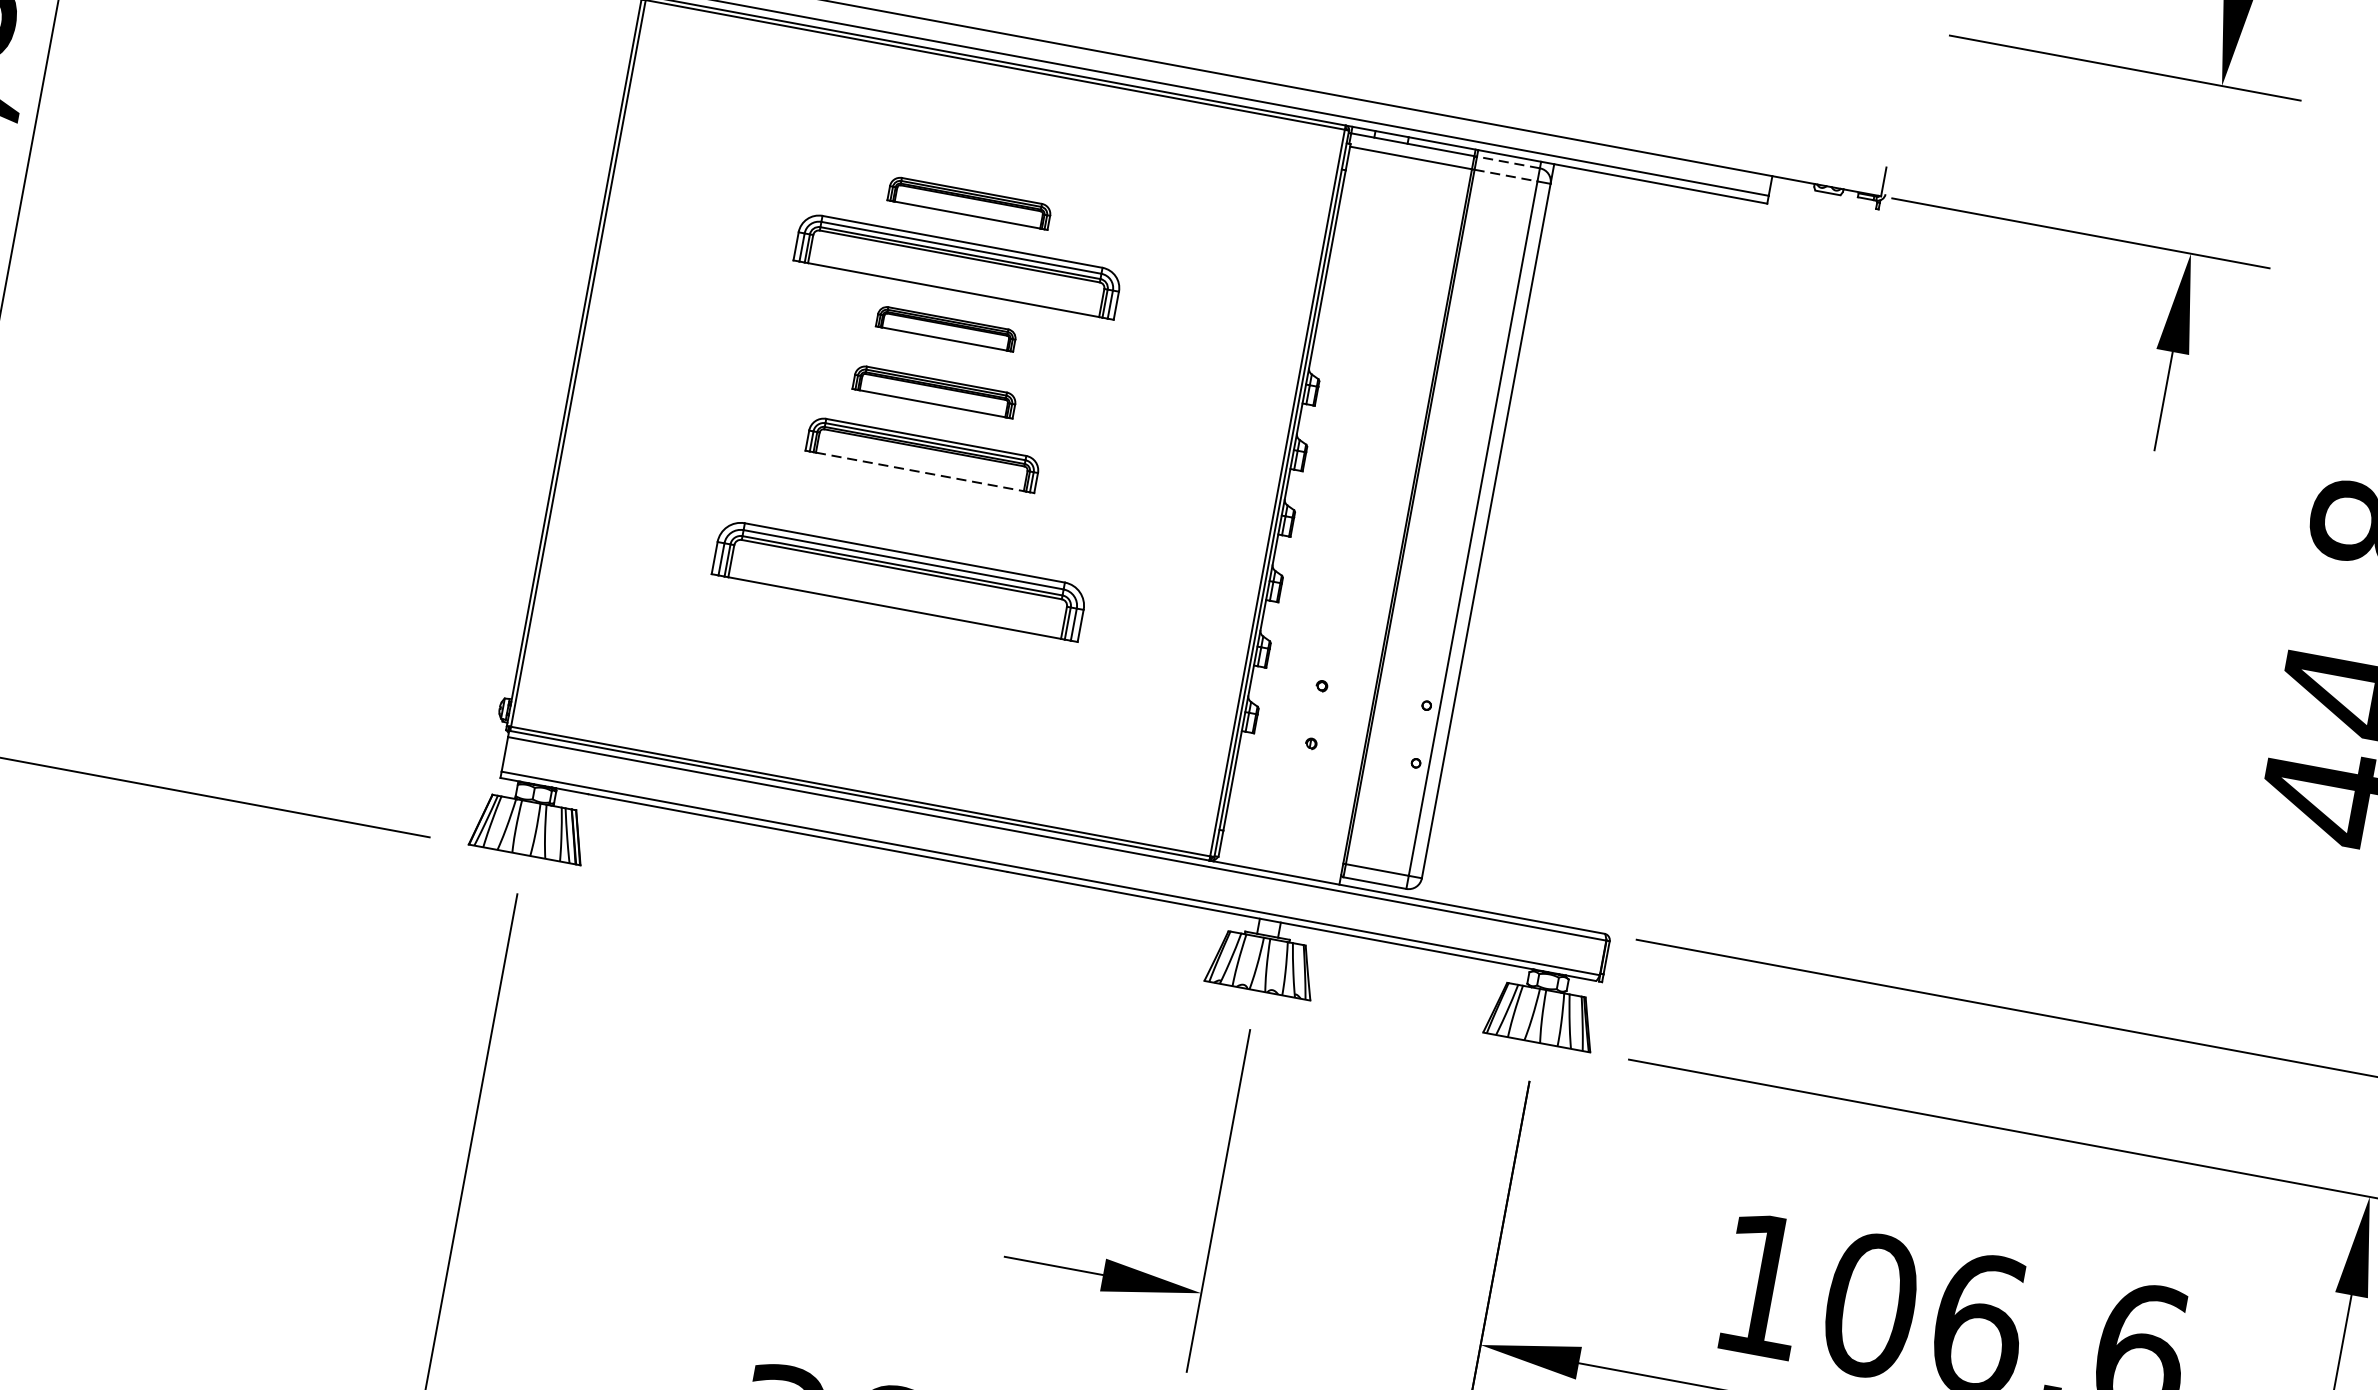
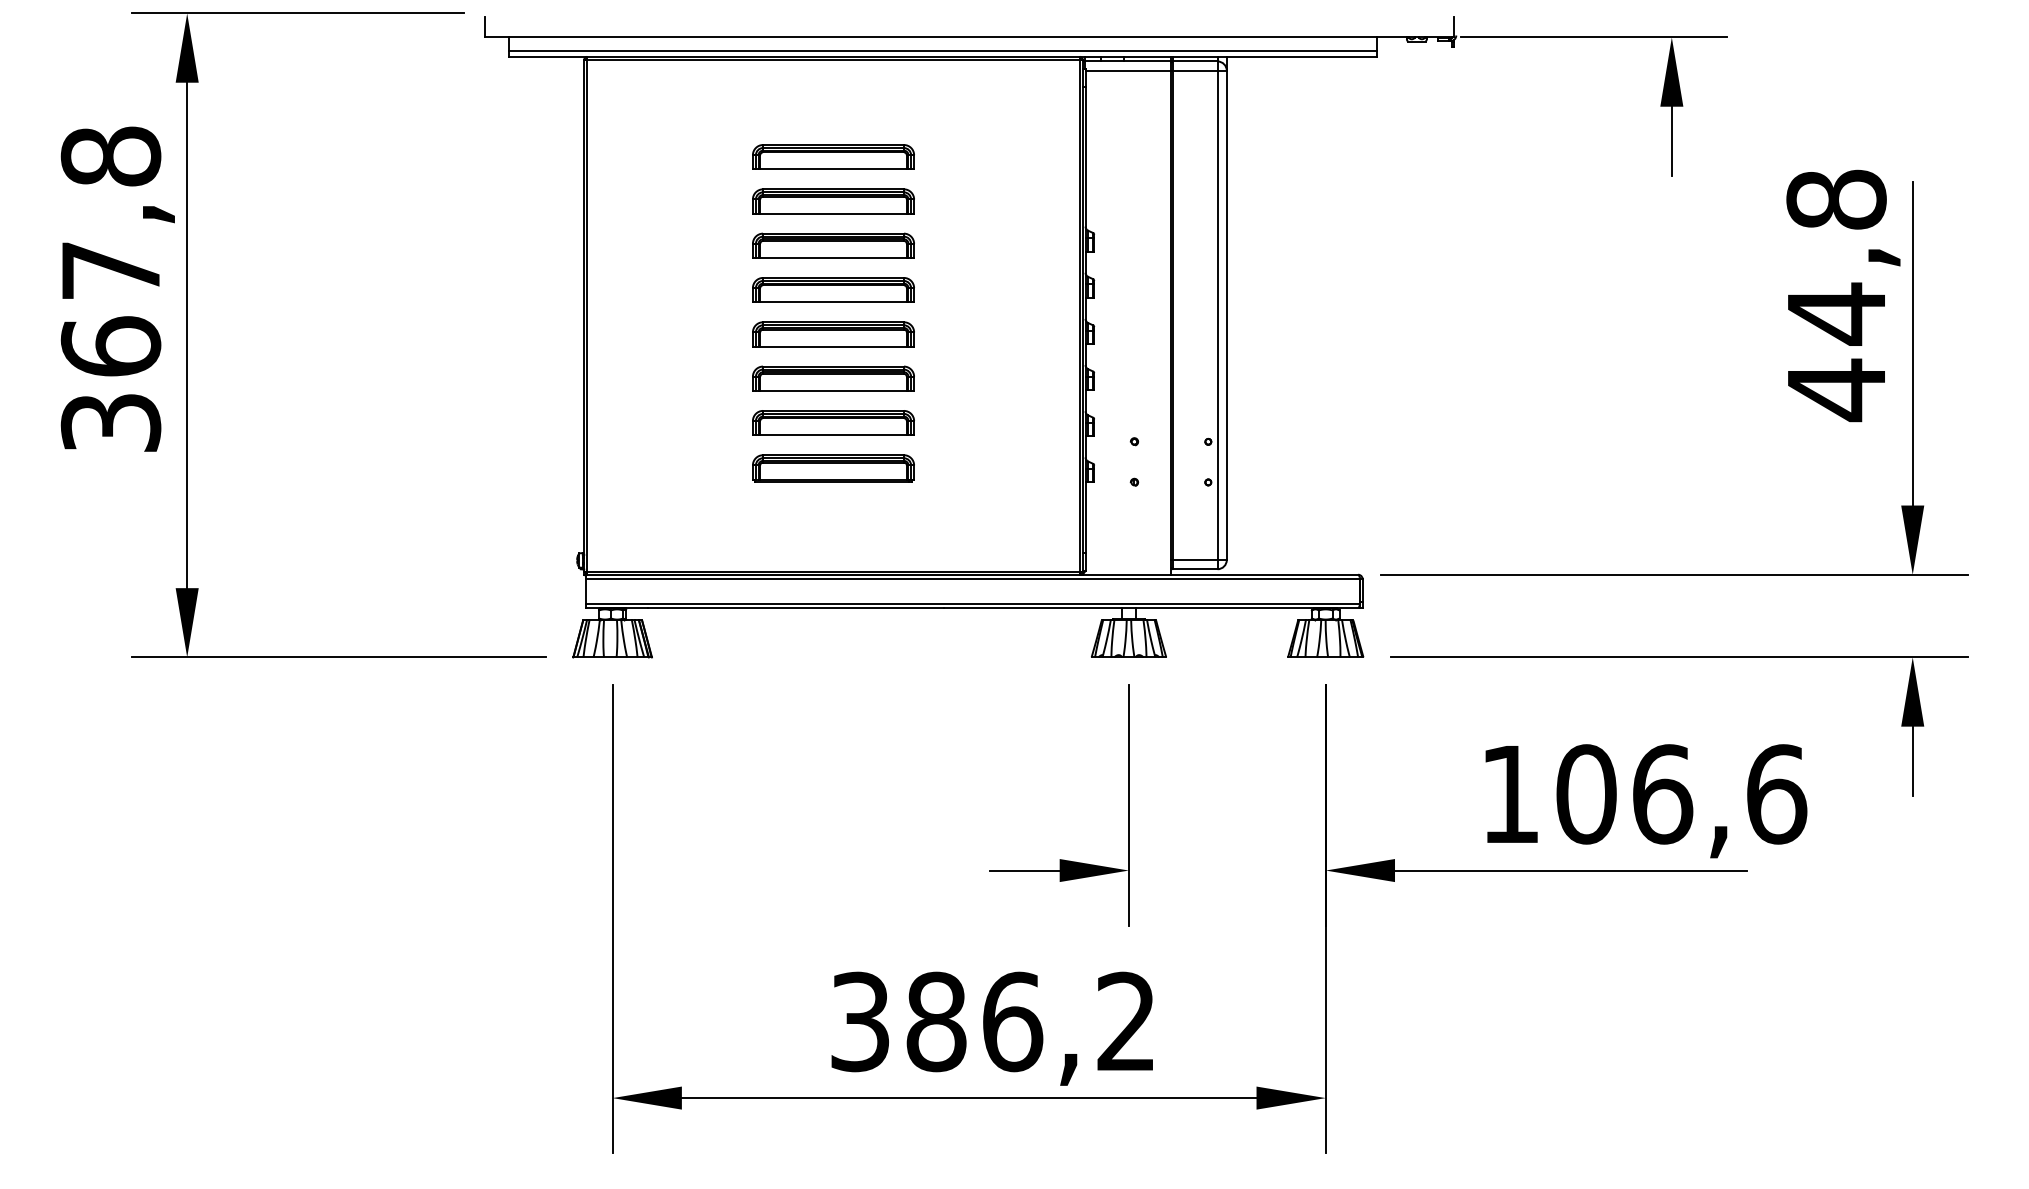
line: (1507, 162) -> (1194, 61), dashed -> solid
line: (1506, 175) -> (1195, 70), dashed -> solid
part: (969, 202) -> (833, 156), size x1.43
part: (958, 266) -> (833, 201), size x0.71
part: (946, 328) -> (833, 245), size x1.67
part: (934, 390) -> (833, 289), size x1.43
line: (921, 472) -> (834, 346), dashed -> solid
part: (911, 517) -> (833, 378), added
part: (899, 579) -> (833, 422), size x0.62
part: (887, 644) -> (833, 468), added

